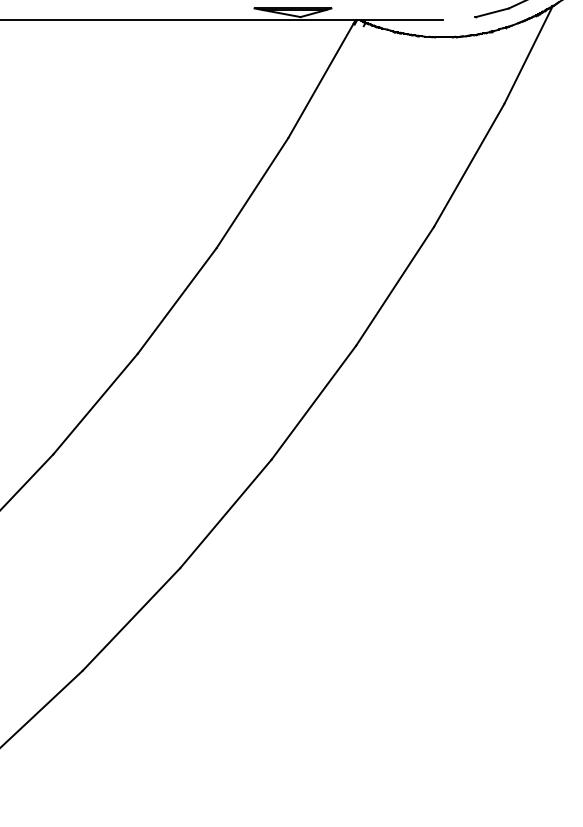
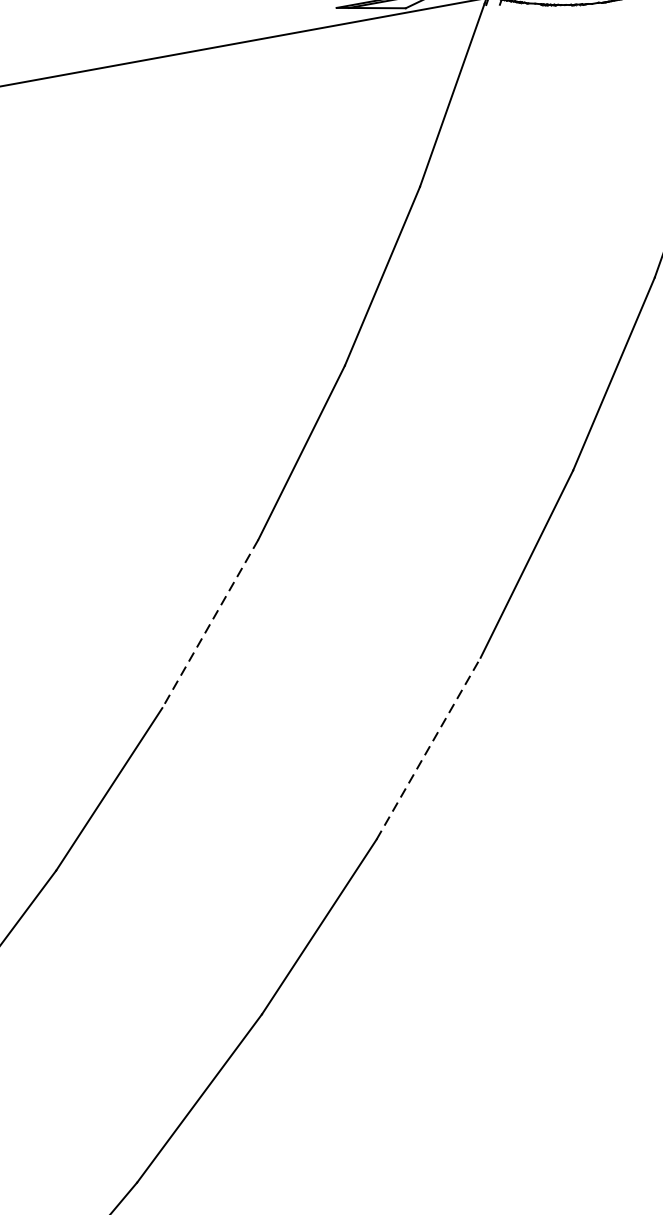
line: (95, 404) -> (210, 624), solid -> dashed
line: (226, 513) -> (429, 748), solid -> dashed

